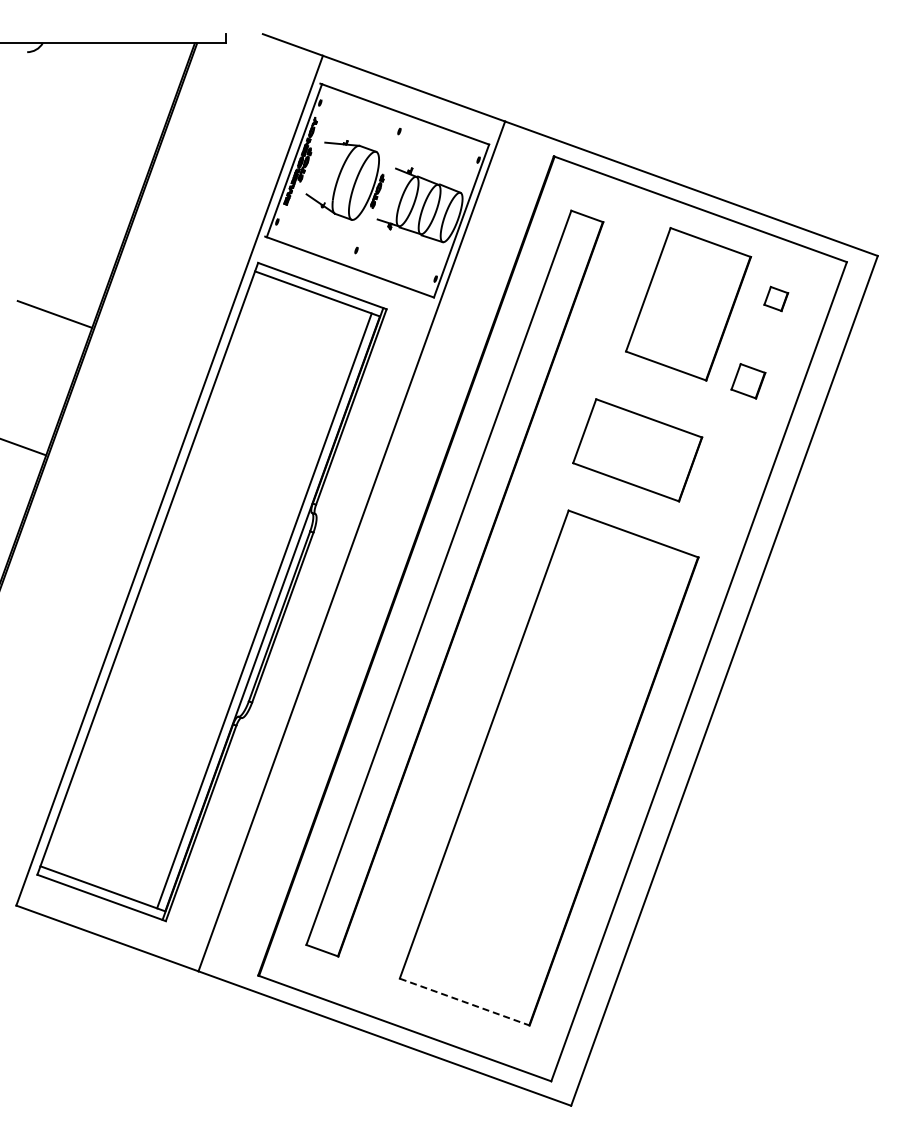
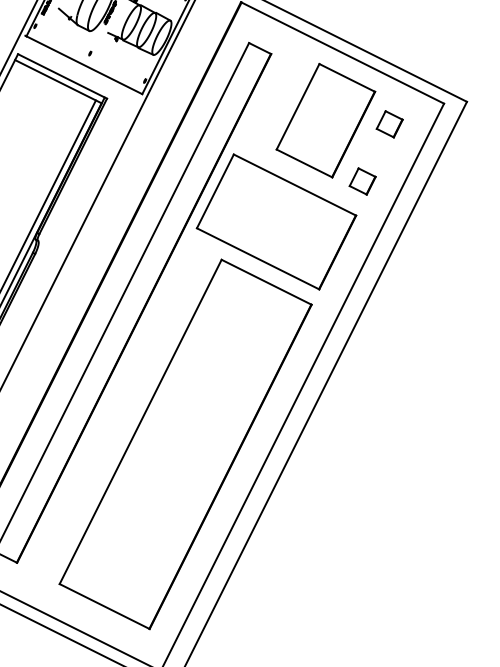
part: (776, 298) -> (390, 123), size x1.43
part: (637, 450) -> (276, 222), size x1.67
line: (465, 1002) -> (105, 606), dashed -> solid

